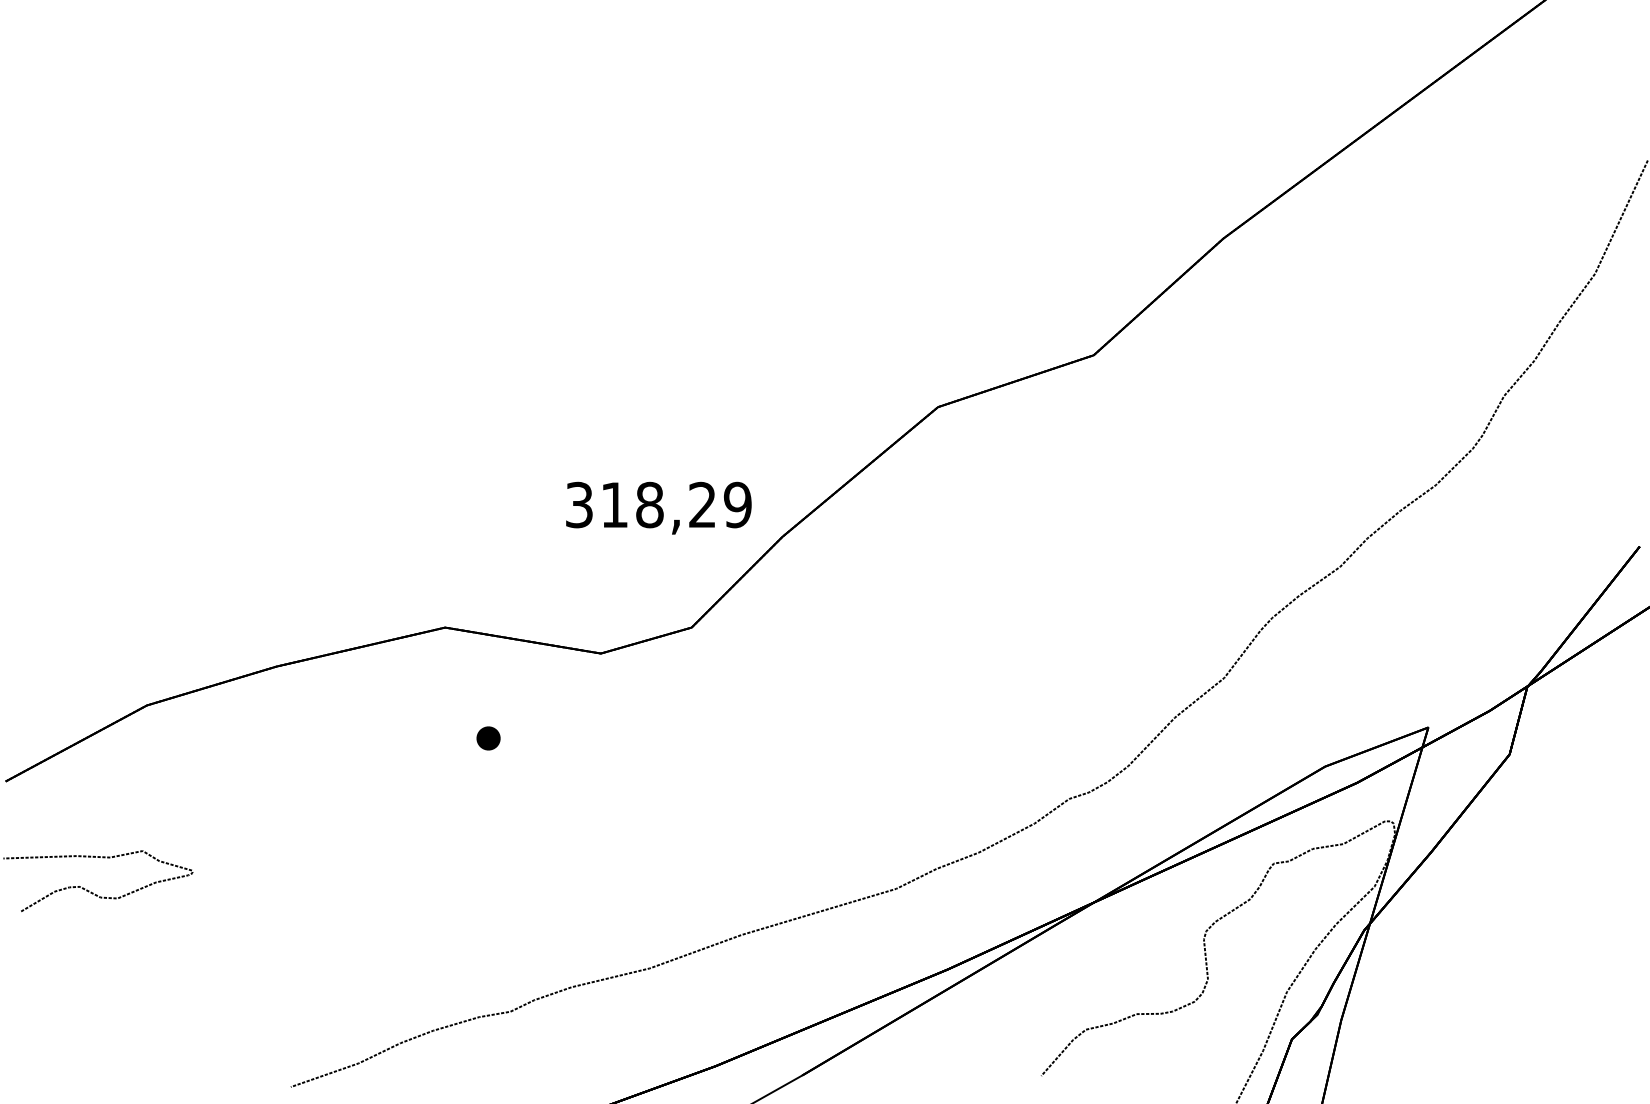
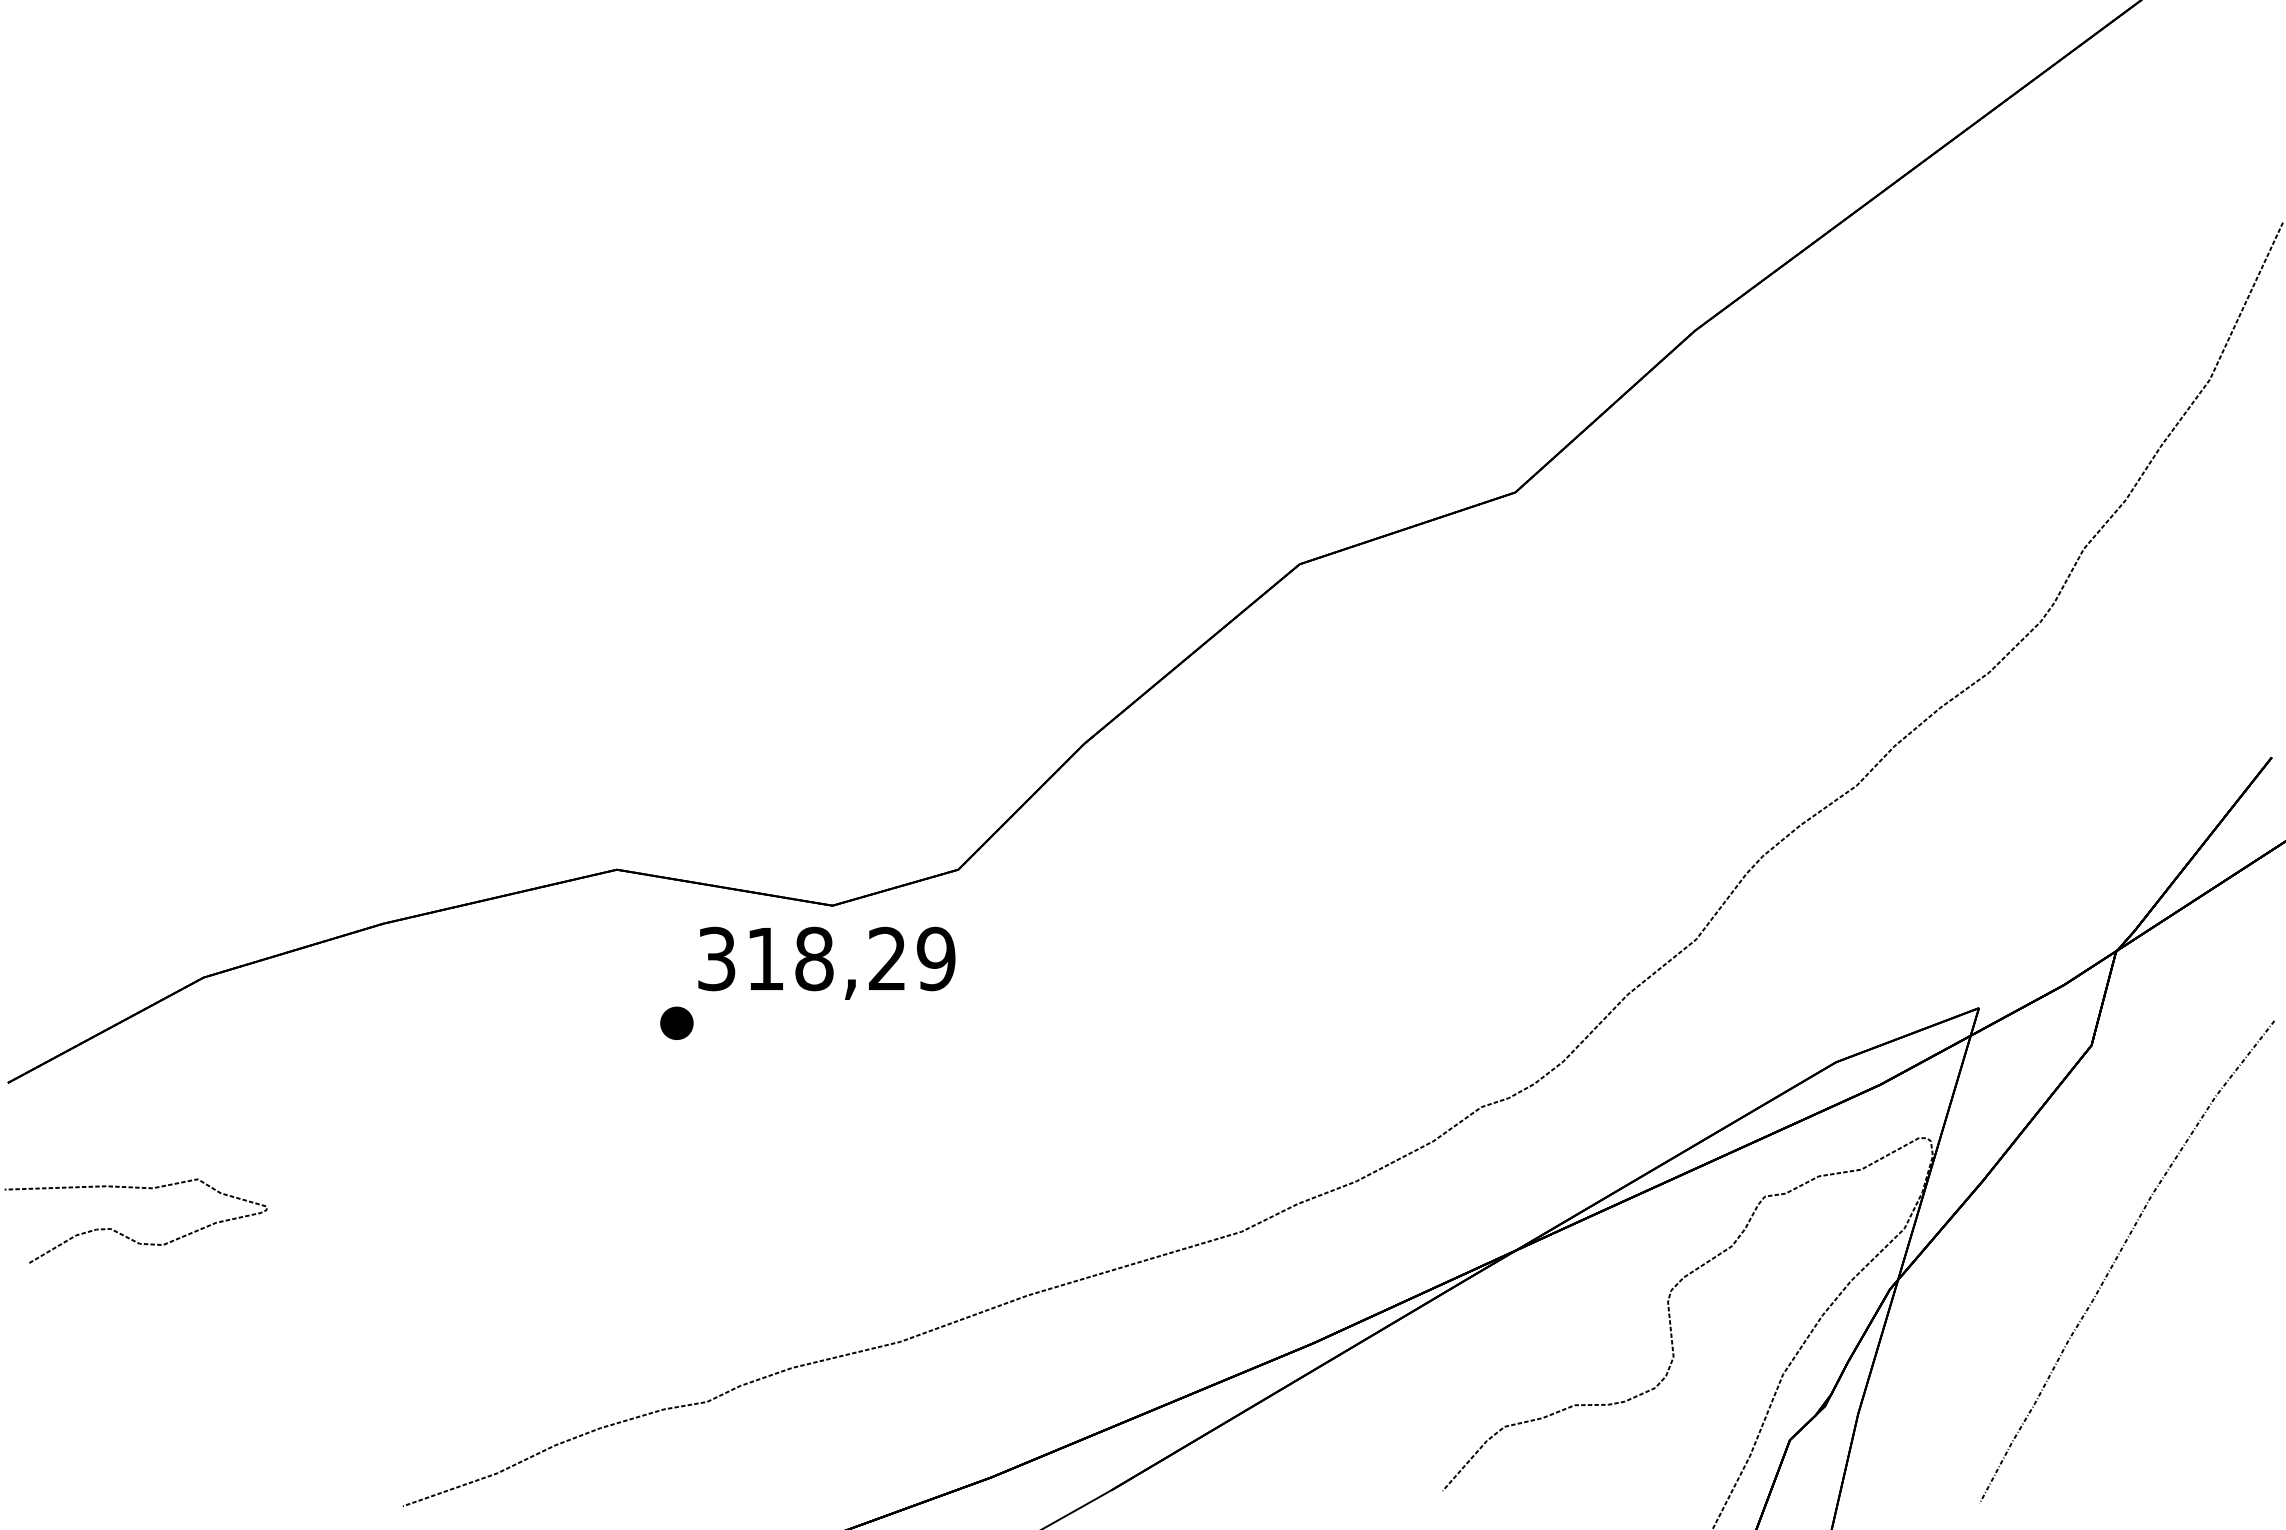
text: (658, 507) -> (826, 962), moved
curve: (1529, 907) -> (2118, 1257), added

